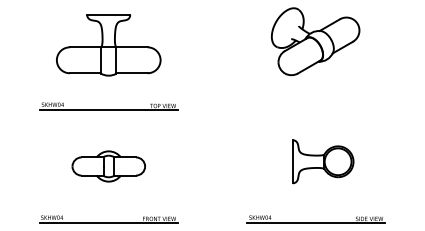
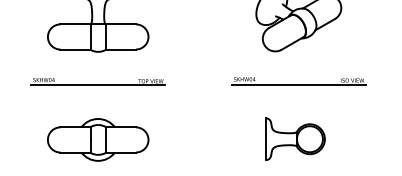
part: (315, 105) -> (298, 80), added
part: (323, 161) -> (295, 138), moved
part: (108, 166) -> (97, 139), size x1.43

